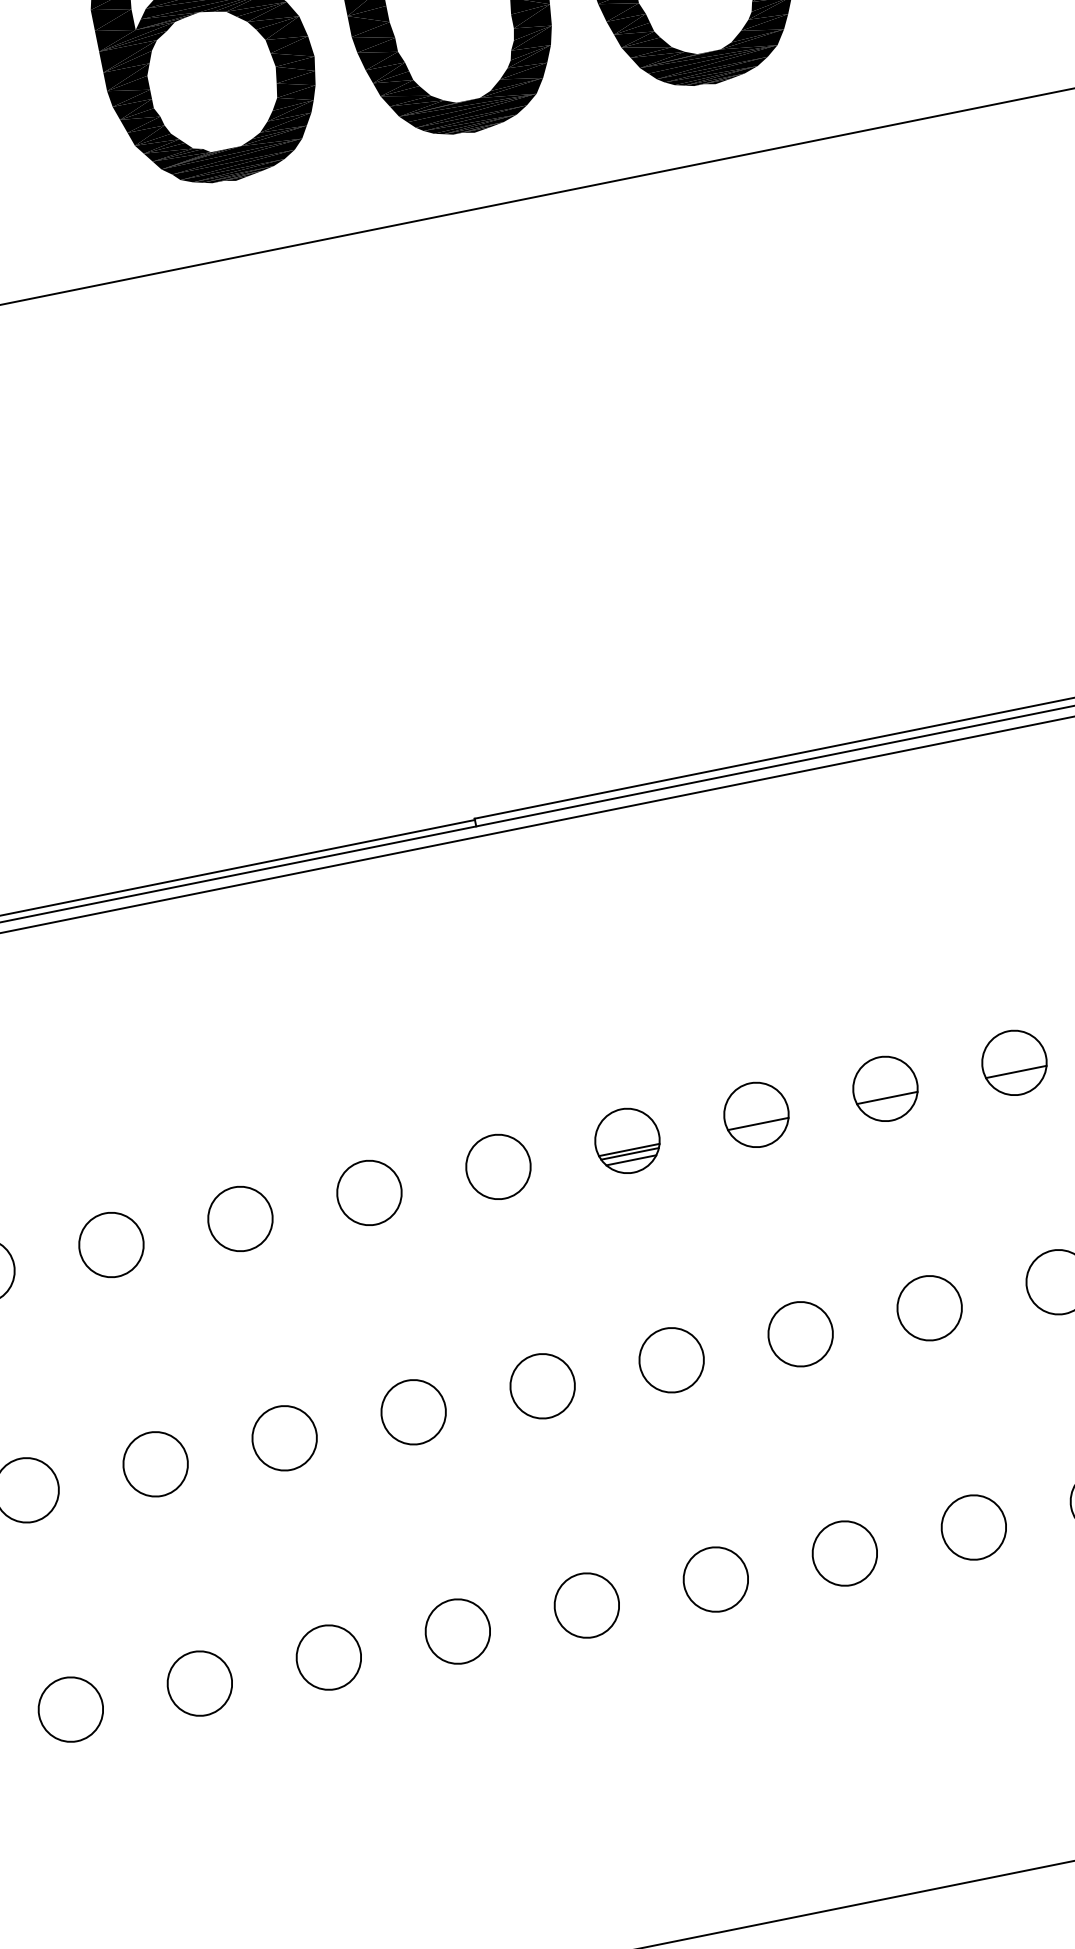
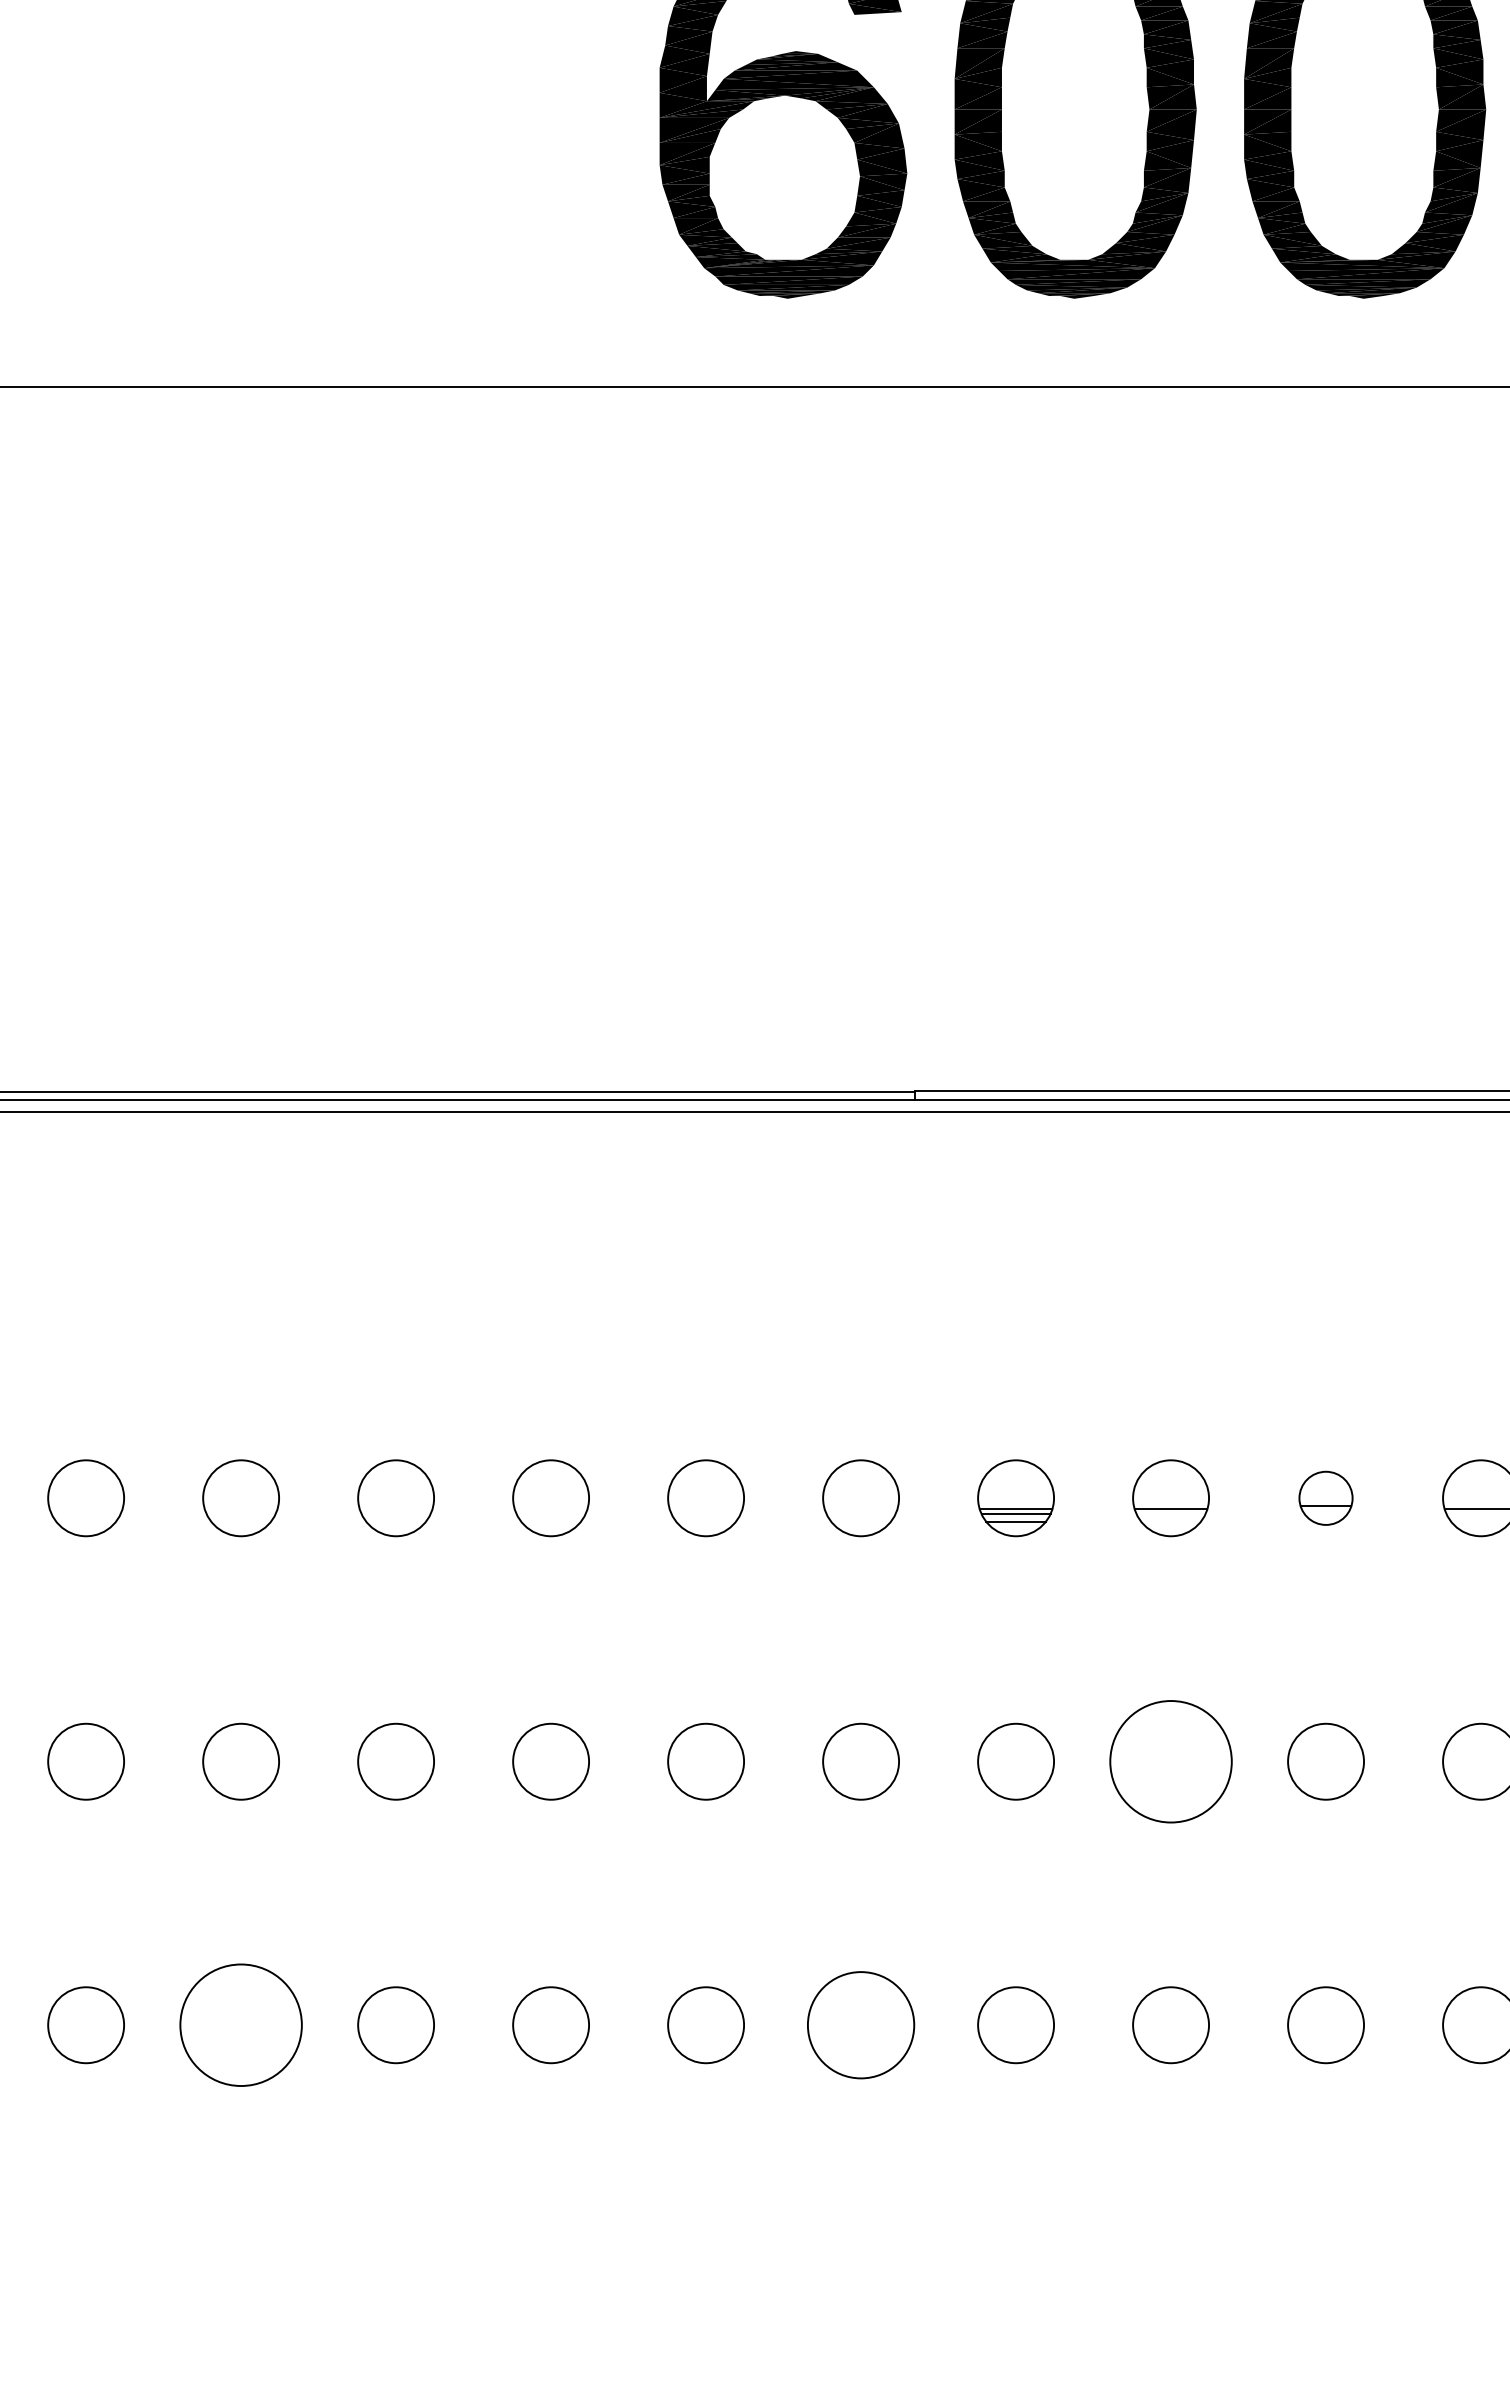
part: (885, 1089) -> (1325, 1498), size x0.7
circle: (801, 1333) -> (1171, 1761), size x1.6
circle: (587, 1605) -> (861, 2025), size x1.4
circle: (71, 1709) -> (241, 2025), size x1.6

